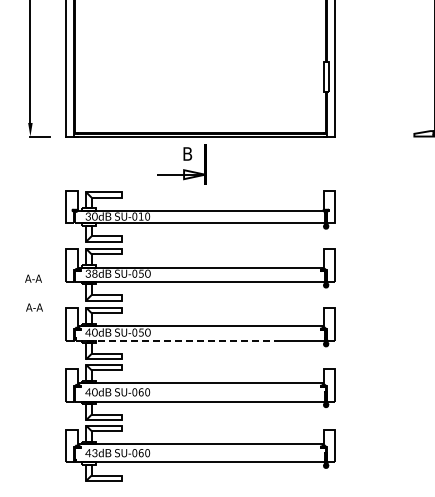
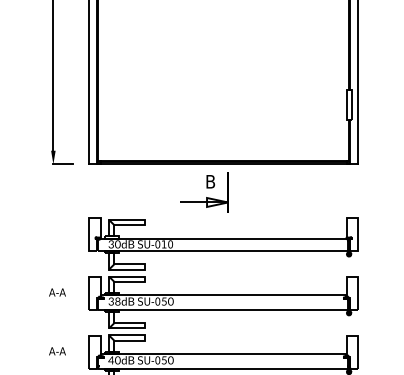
text: (33, 278) -> (57, 292), moved
text: (34, 307) -> (57, 351), moved
line: (177, 340) -> (200, 368), dashed -> solid

